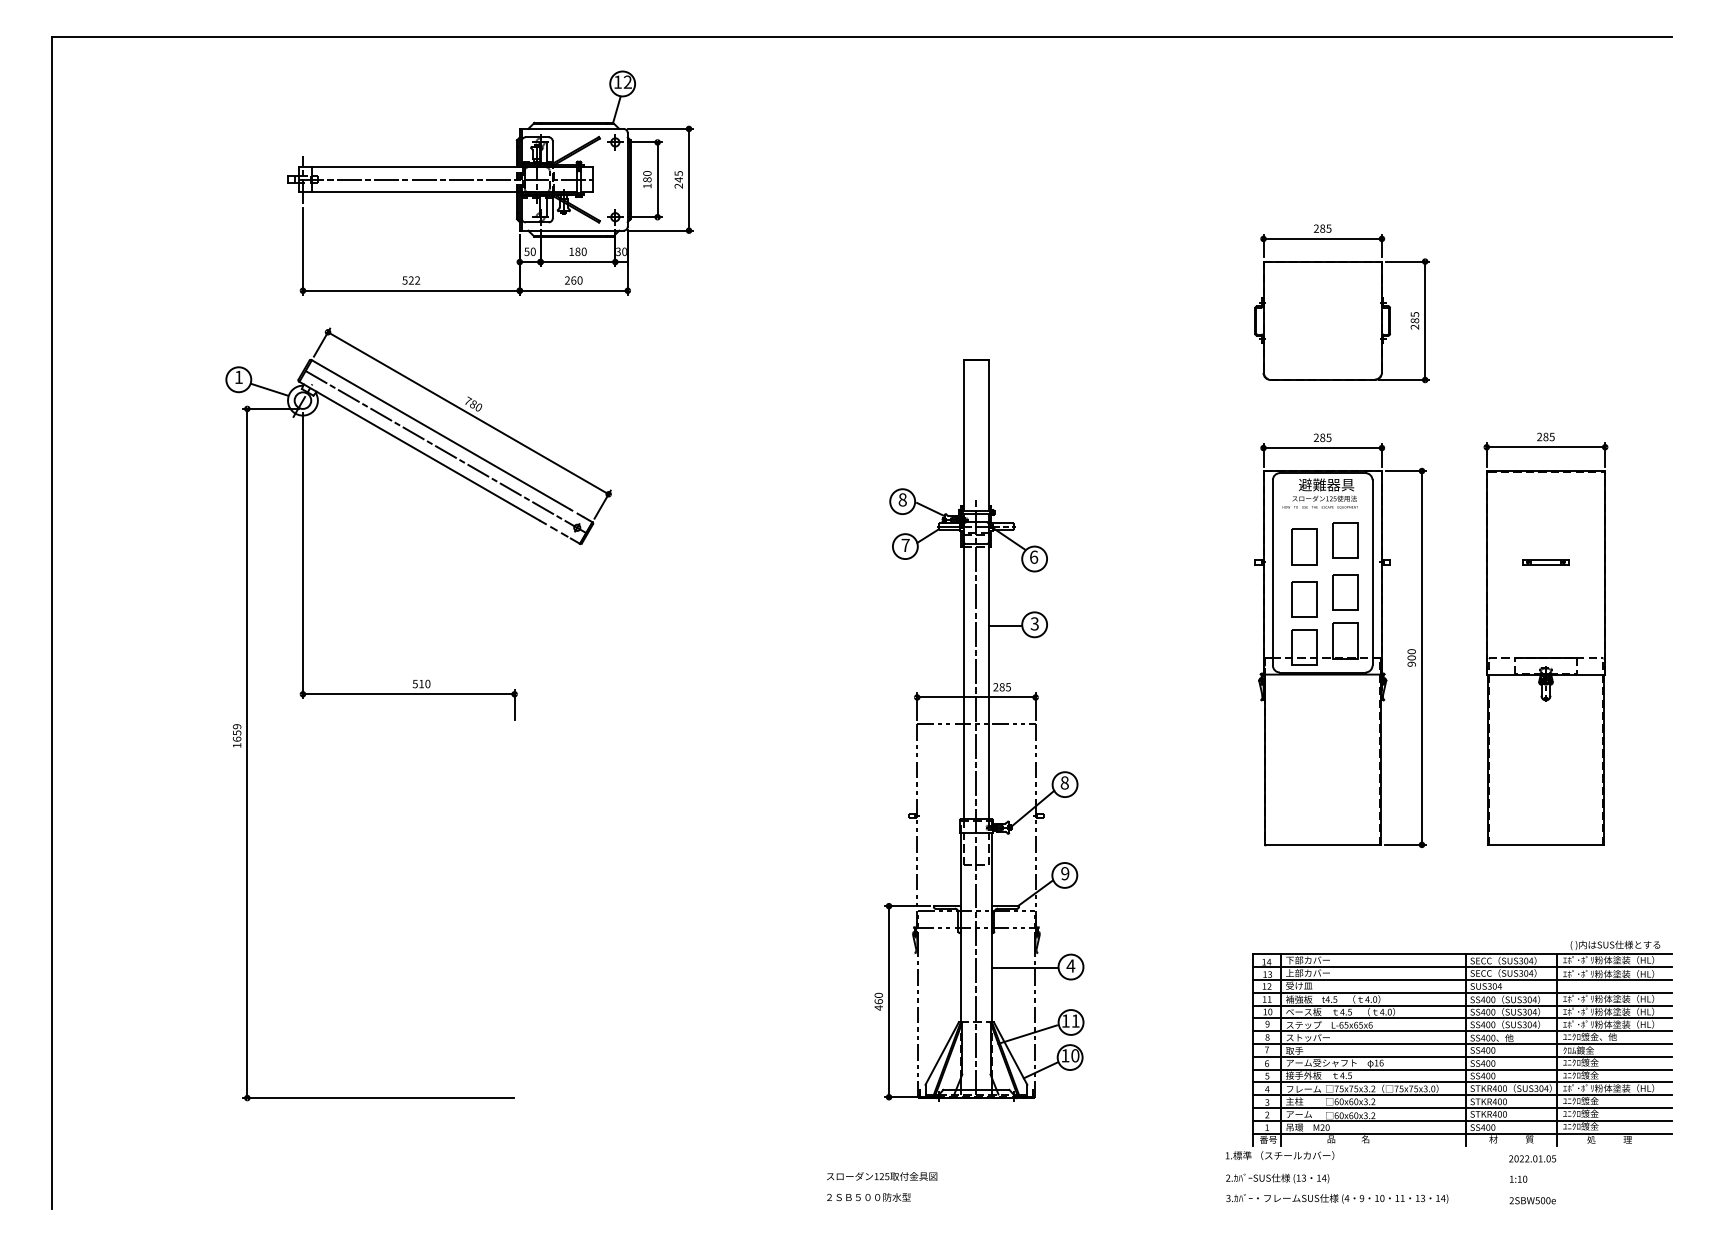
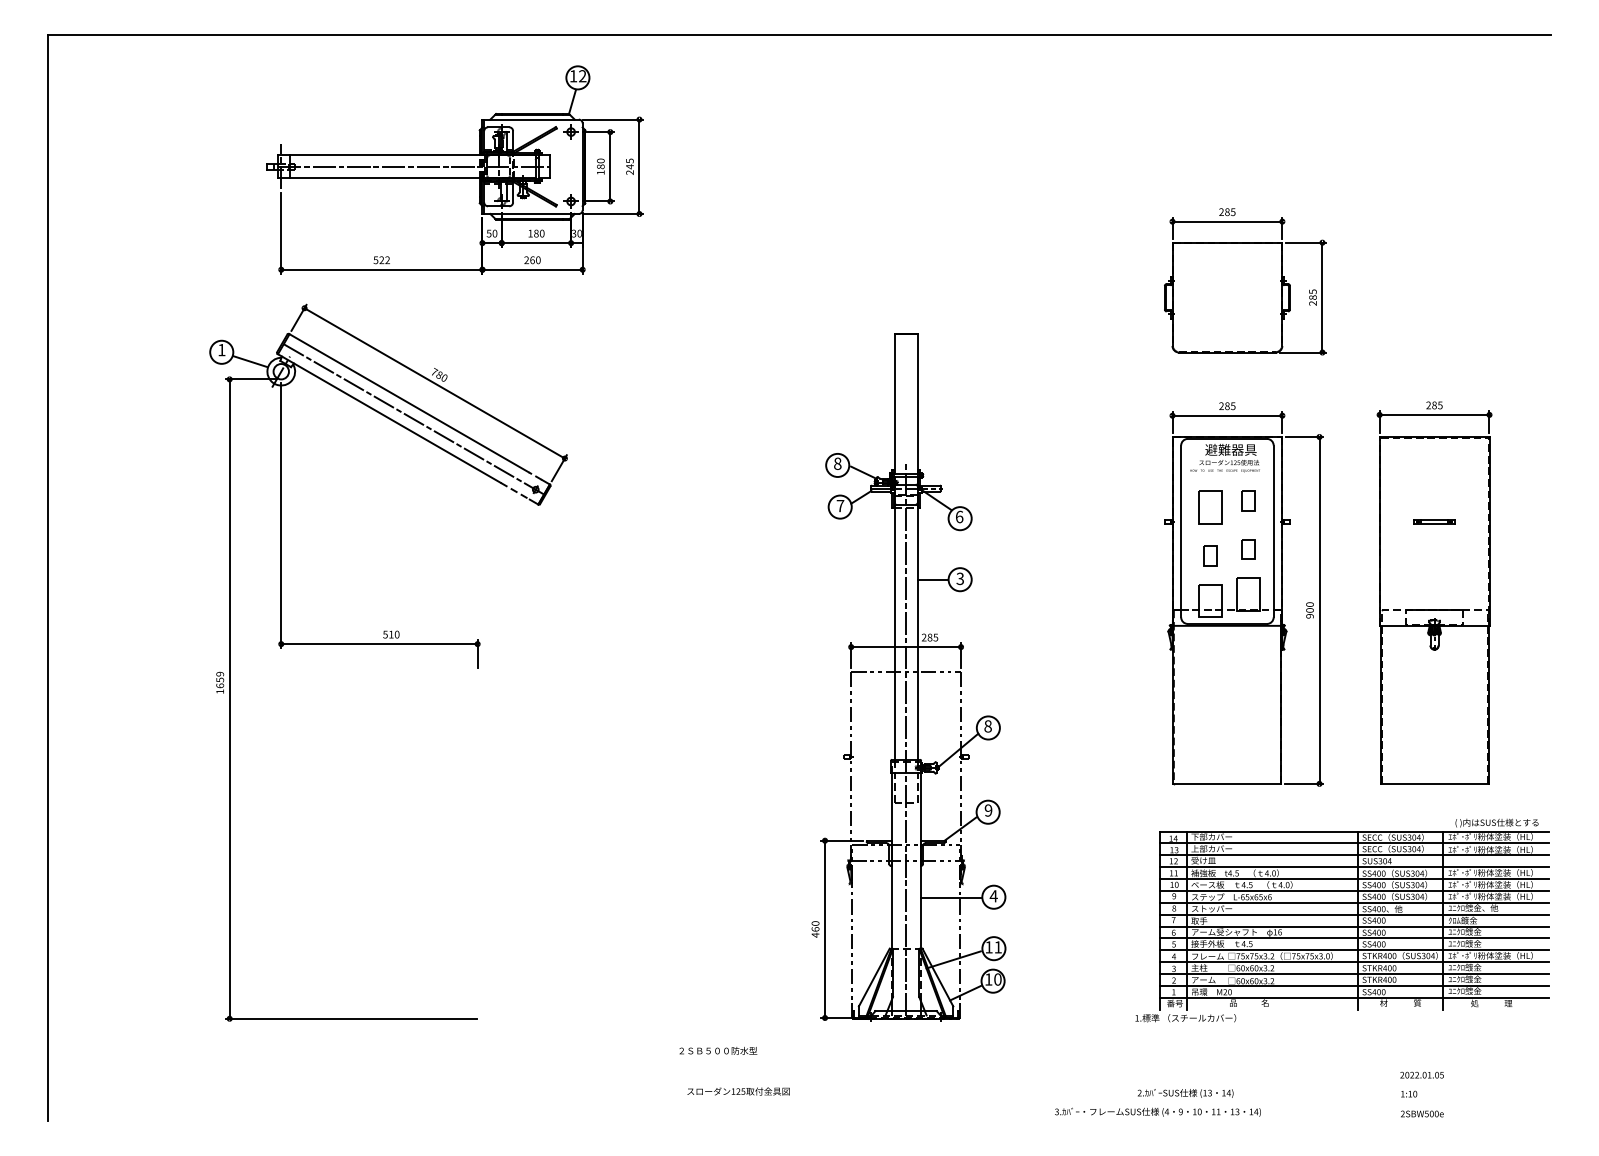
part: (1345, 539) -> (1248, 500), size x0.6
part: (1345, 592) -> (1248, 549), size x0.6
part: (1304, 598) -> (1210, 555), size x0.6
part: (1448, 1050) -> (1342, 920), moved
text: (881, 1176) -> (738, 1091), moved
text: (869, 1196) -> (718, 1050), moved
text: (1336, 1198) -> (1157, 1111), moved

